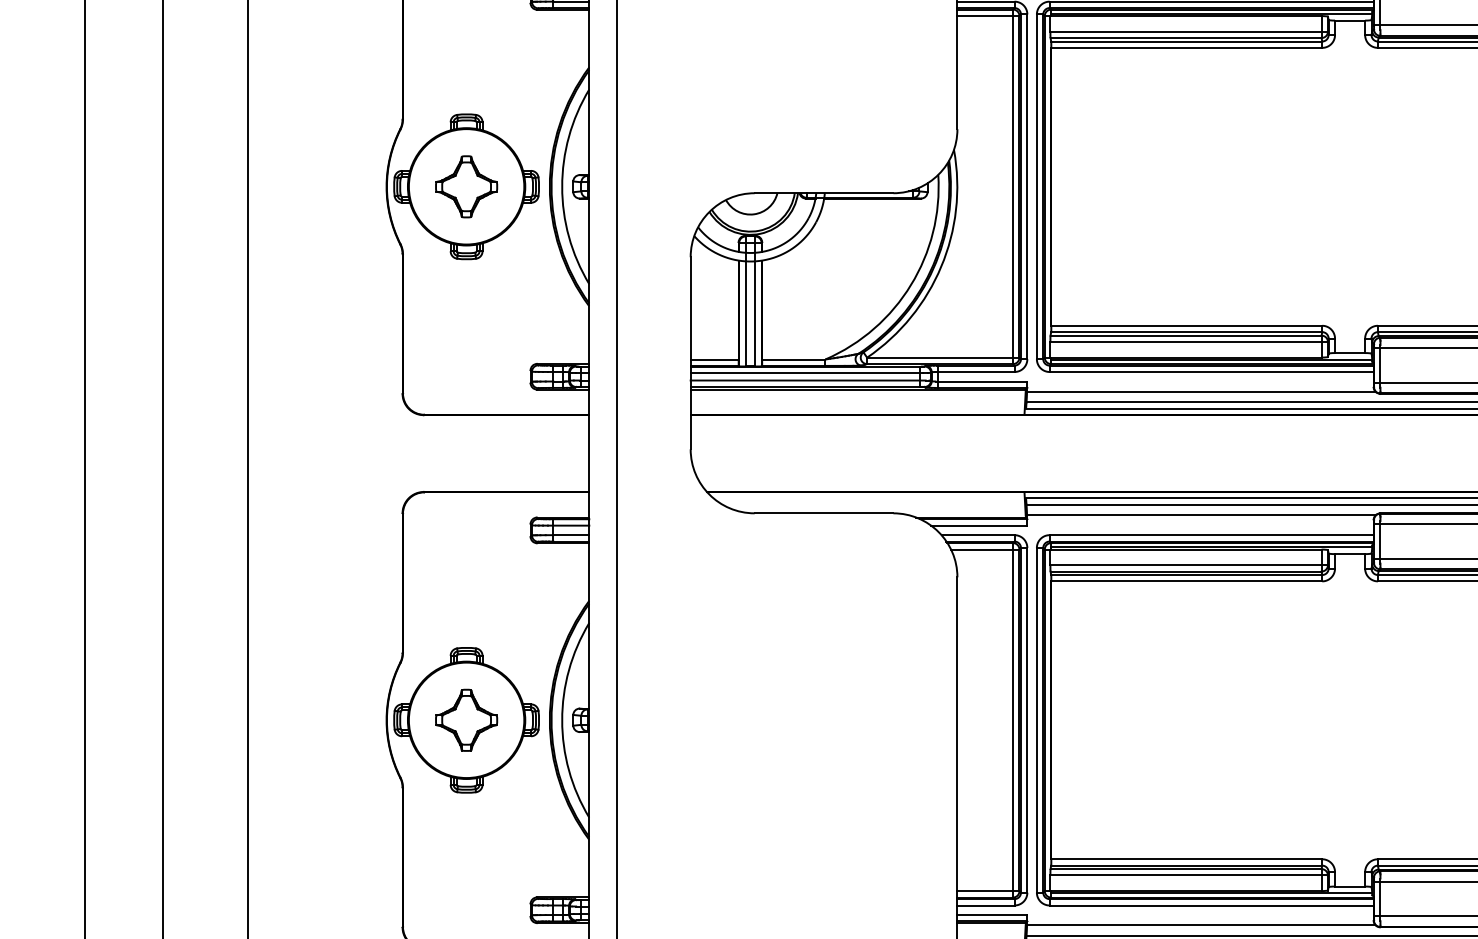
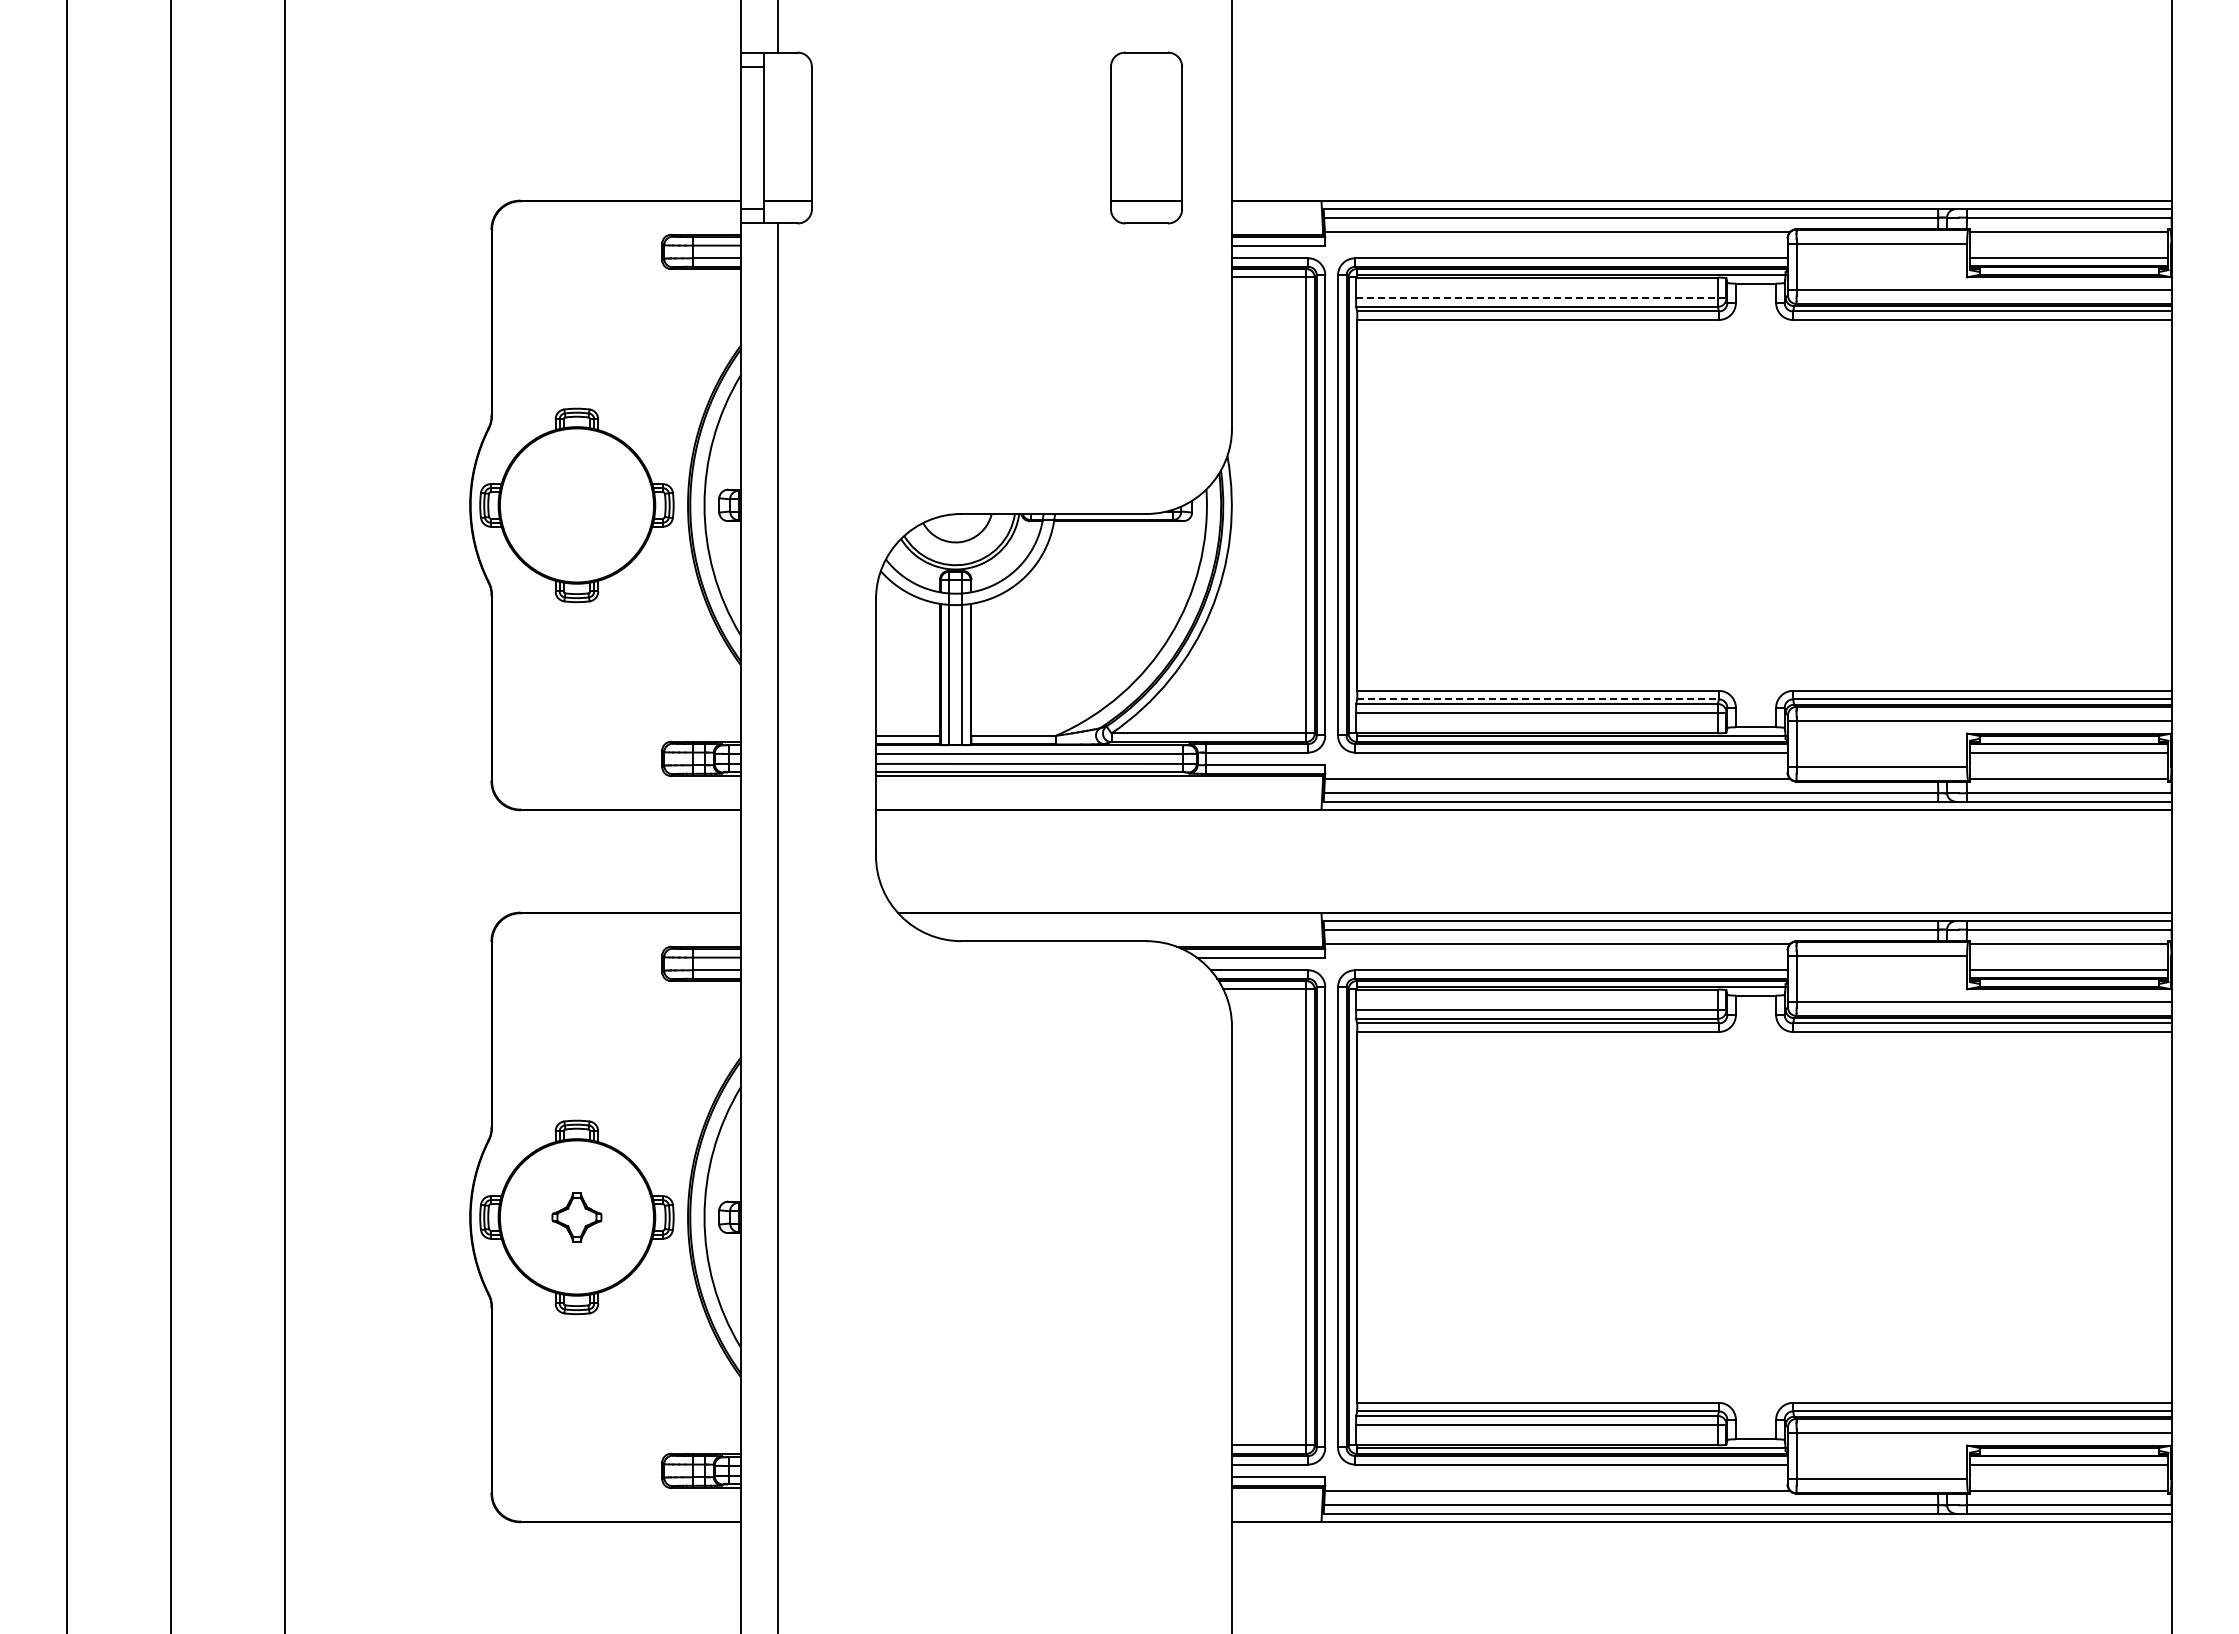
line: (1189, 31) -> (1541, 298), solid -> dashed
part: (466, 186) -> (576, 505), removed
line: (1187, 332) -> (1538, 699), solid -> dashed
part: (466, 720) -> (576, 1217), size x0.6

